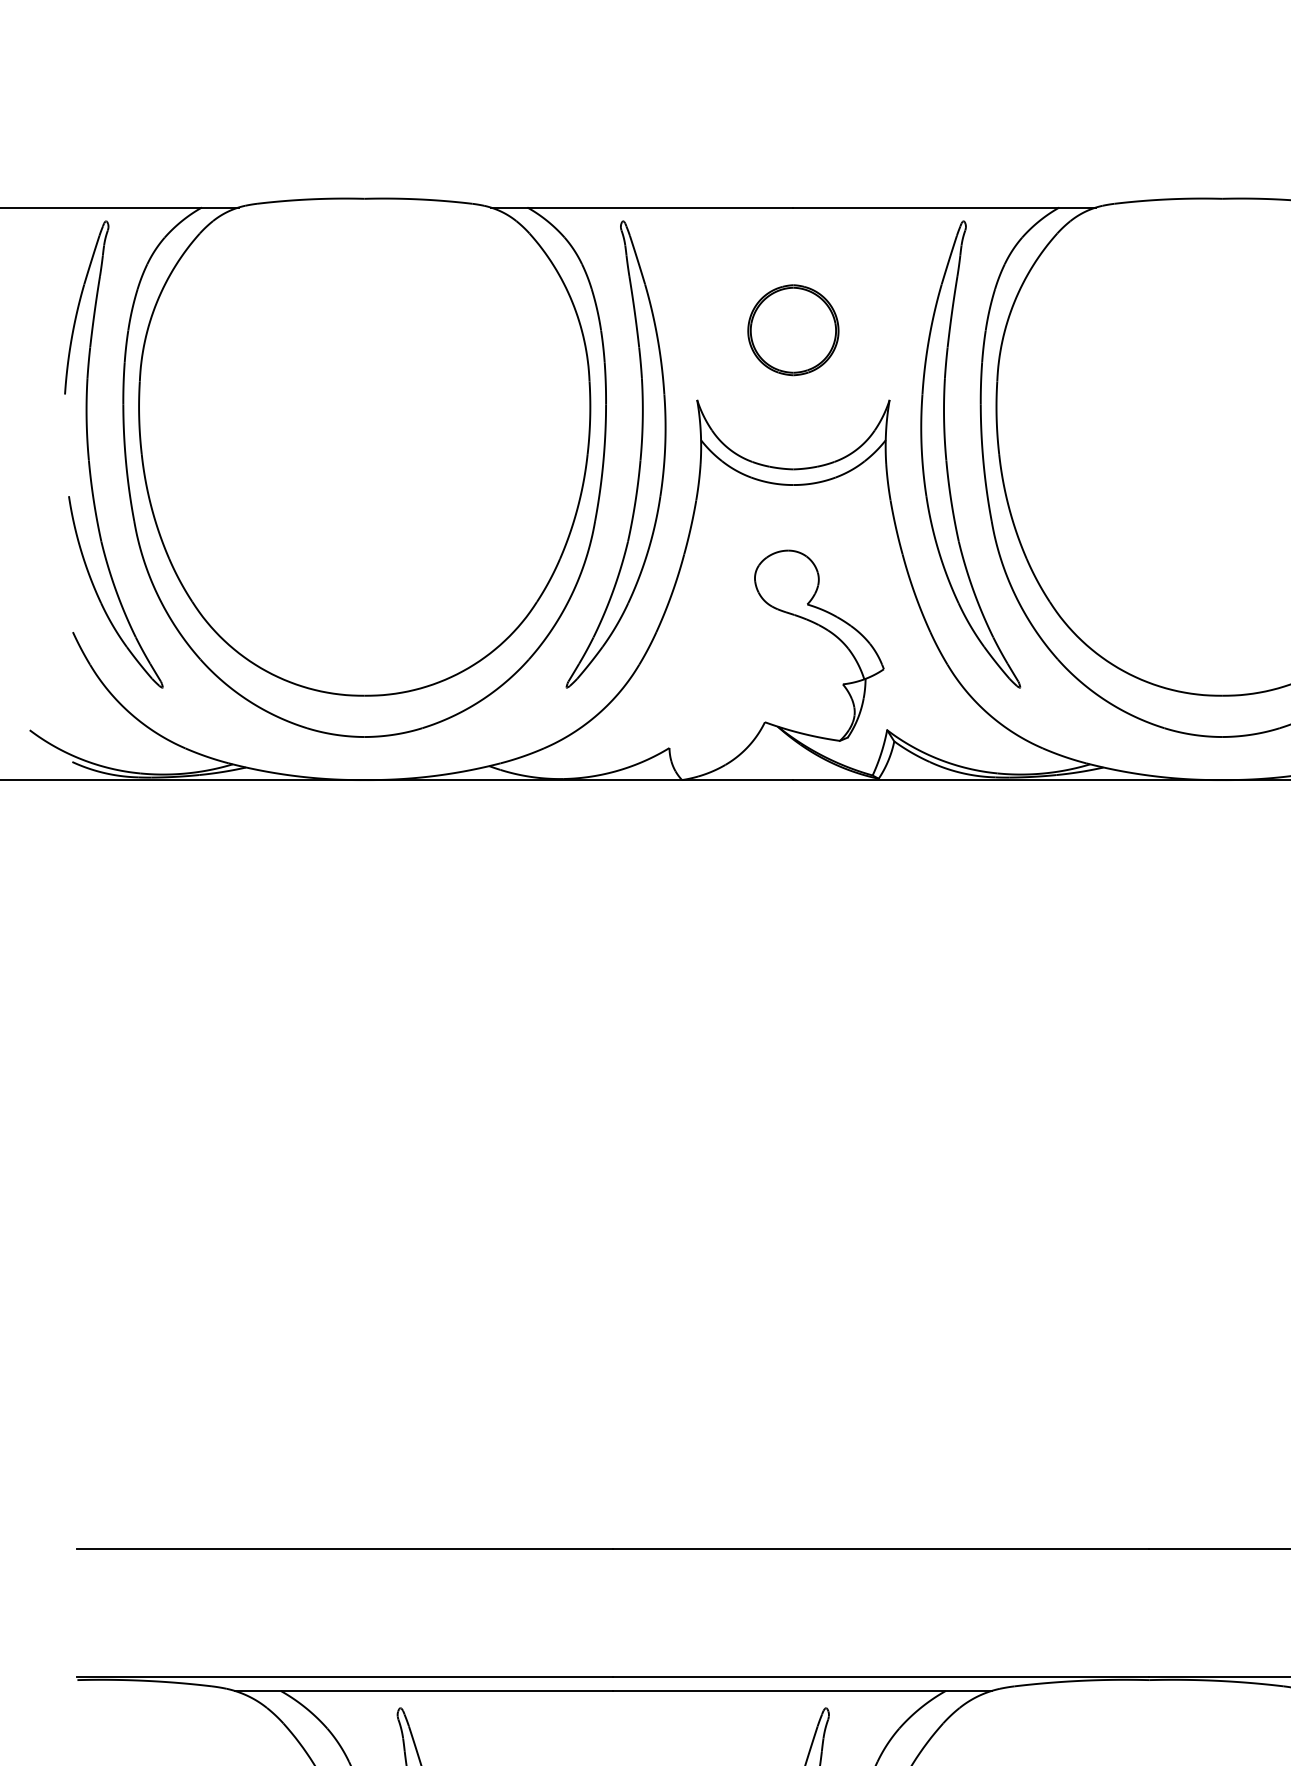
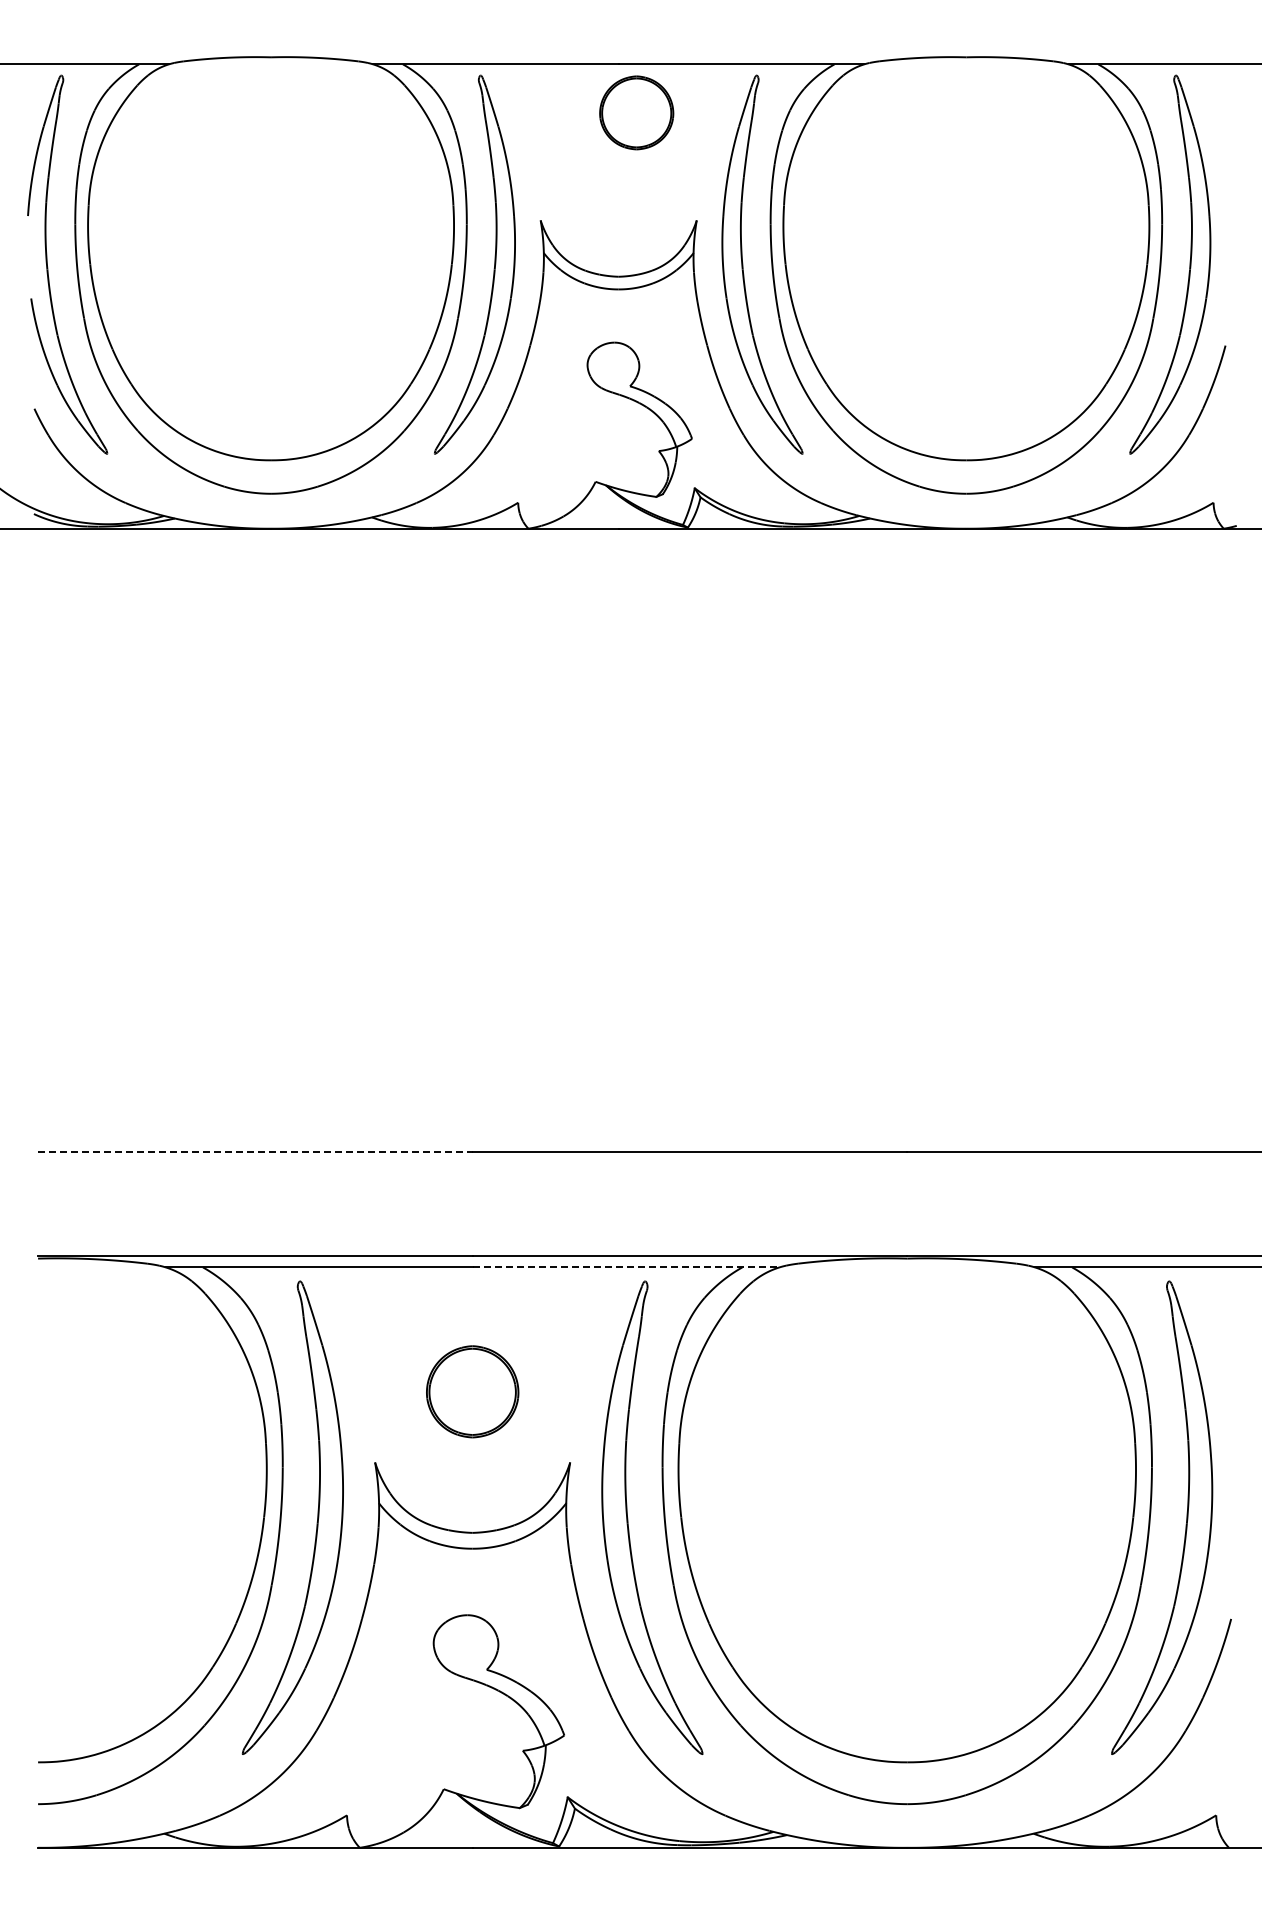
part: (793, 329) -> (636, 112), moved
line: (345, 1549) -> (255, 1152), solid -> dashed
line: (803, 1691) -> (626, 1267), solid -> dashed

